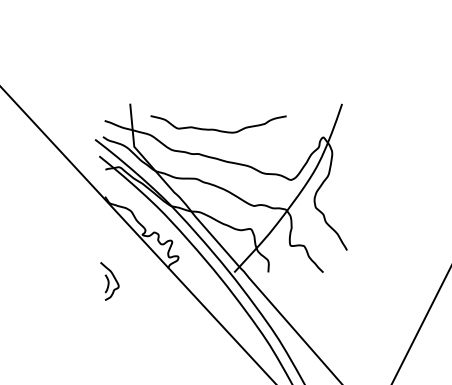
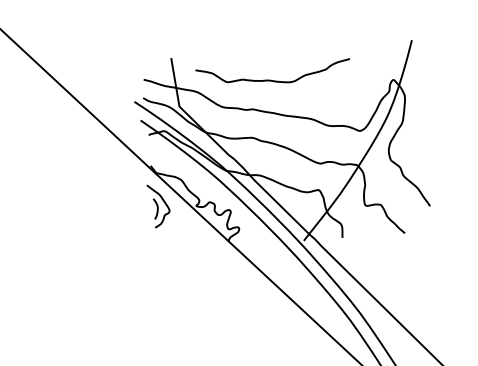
part: (109, 281) -> (158, 206), moved

